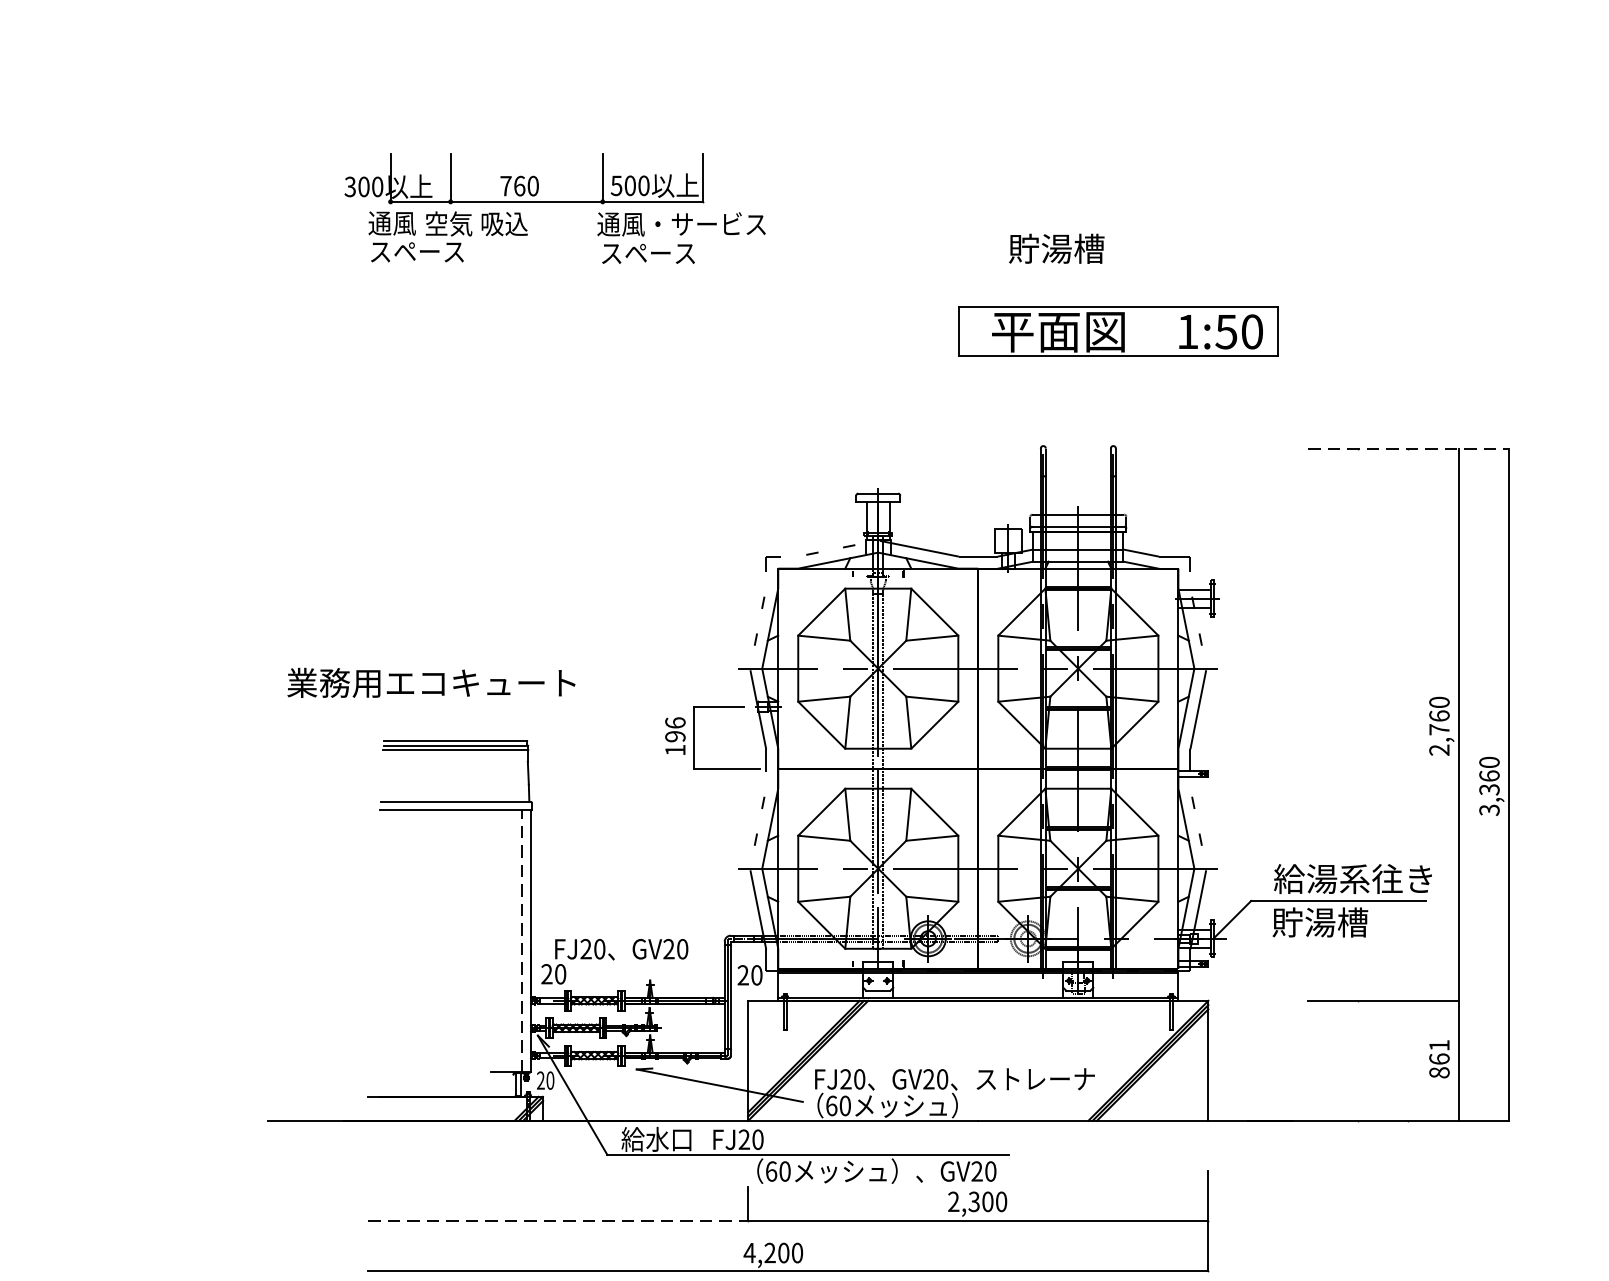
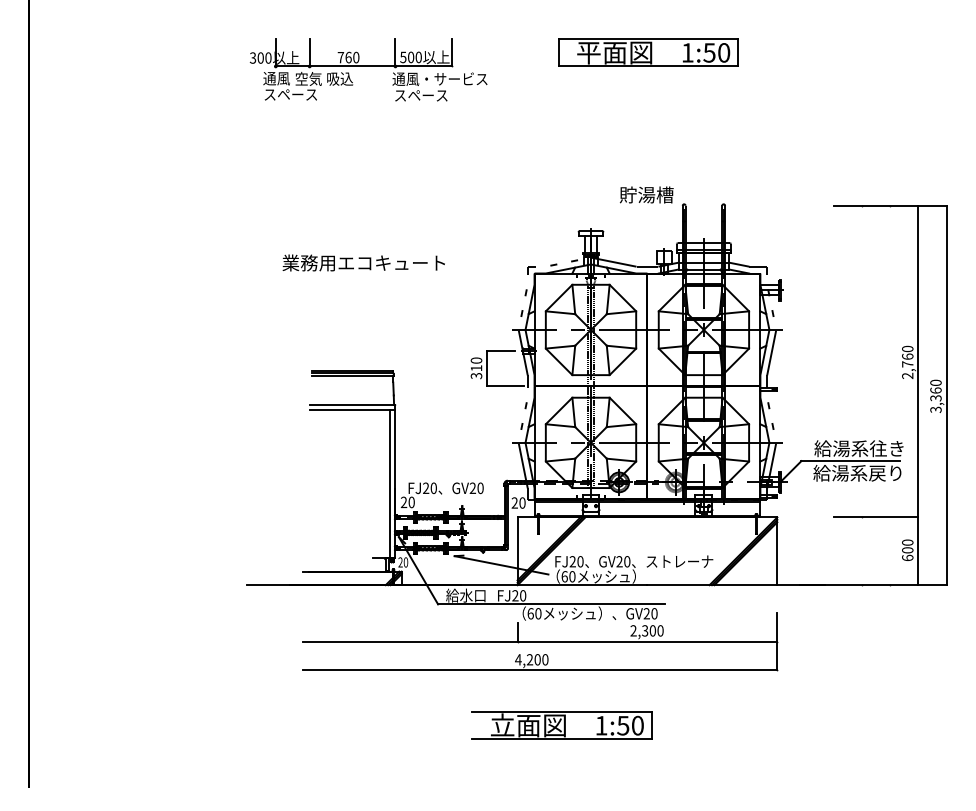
part: (554, 207) -> (368, 69), moved
text: (1056, 247) -> (646, 194), moved
part: (1118, 331) -> (648, 52), moved
line: (1408, 448) -> (890, 205), dashed -> solid
text: (430, 682) -> (363, 262), moved
text: (675, 736) -> (476, 368), 196 -> 310
text: (1350, 921) -> (857, 472), 貯湯槽 -> 給湯系戻り
line: (521, 940) -> (389, 483), dashed -> solid
text: (1439, 1059) -> (907, 550), 861 -> 600
line: (558, 1220) -> (410, 641), dashed -> solid

